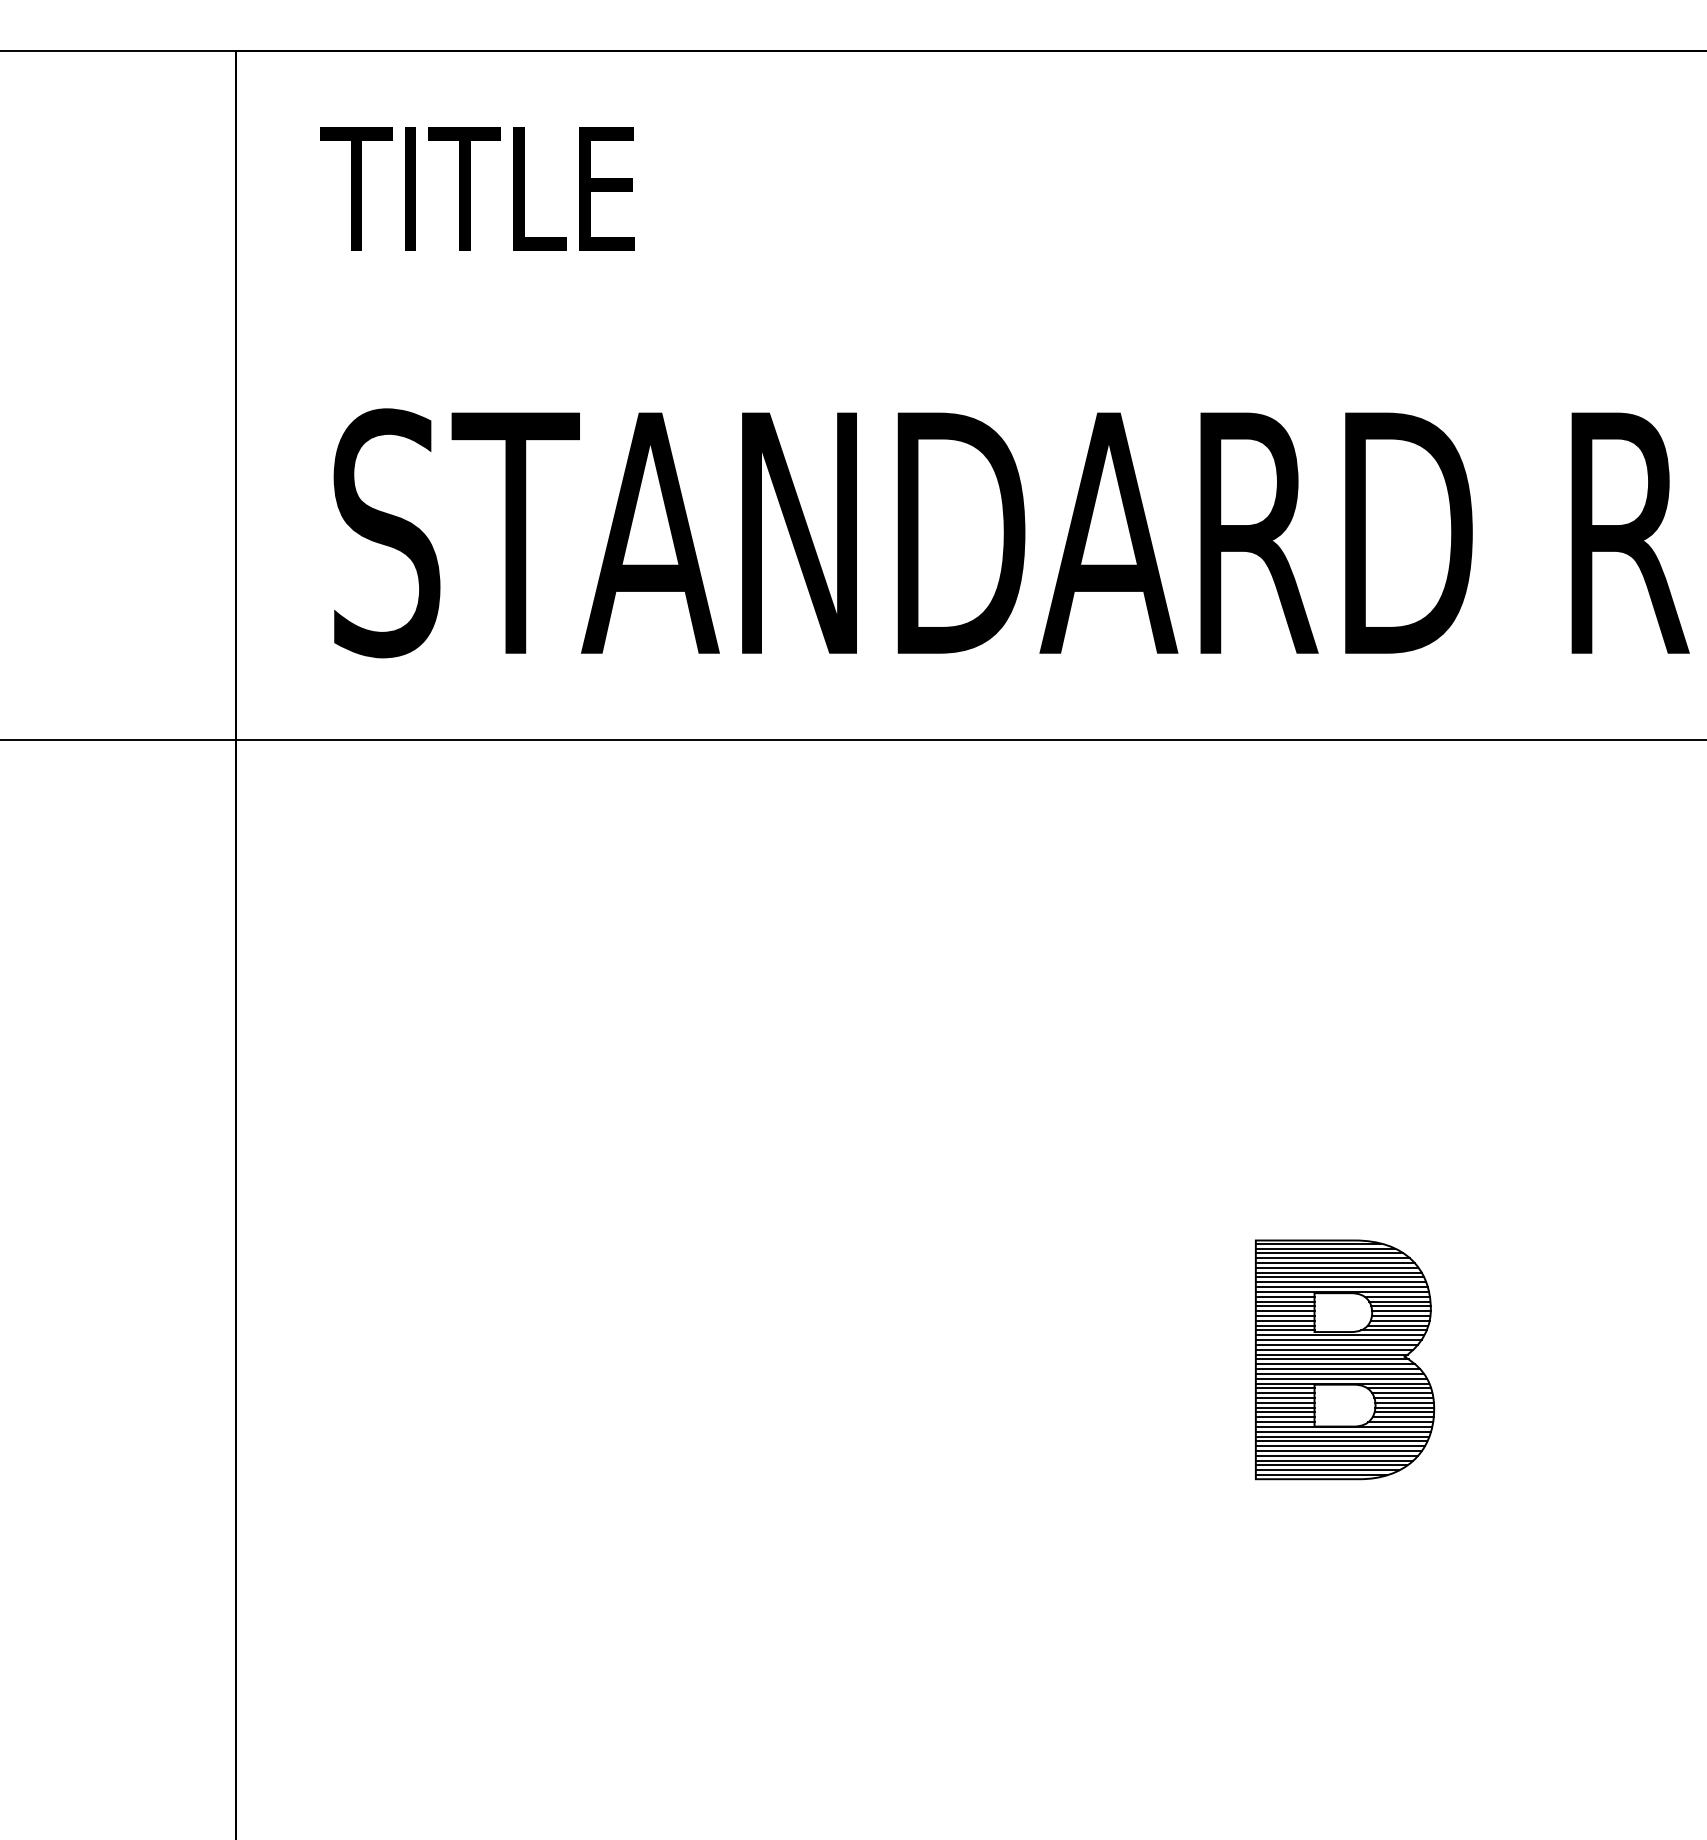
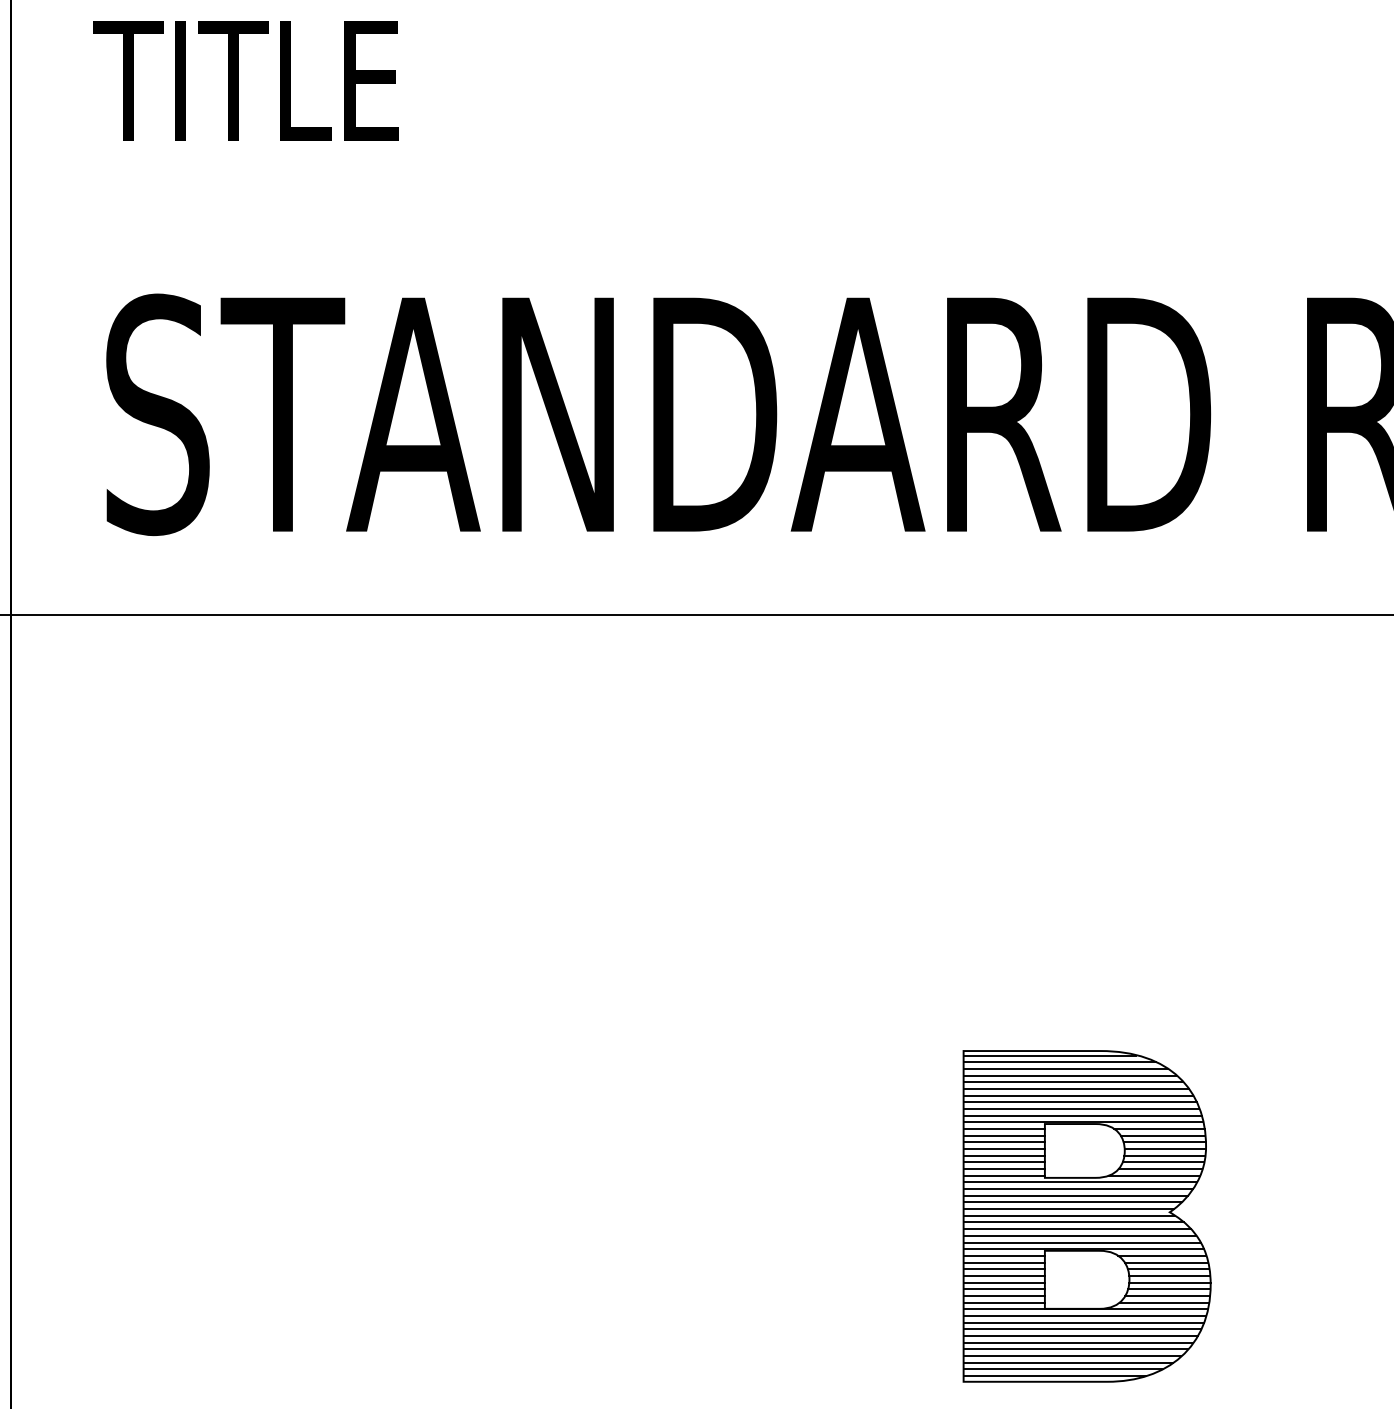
part: (1344, 1359) -> (1086, 1216), size x1.43

